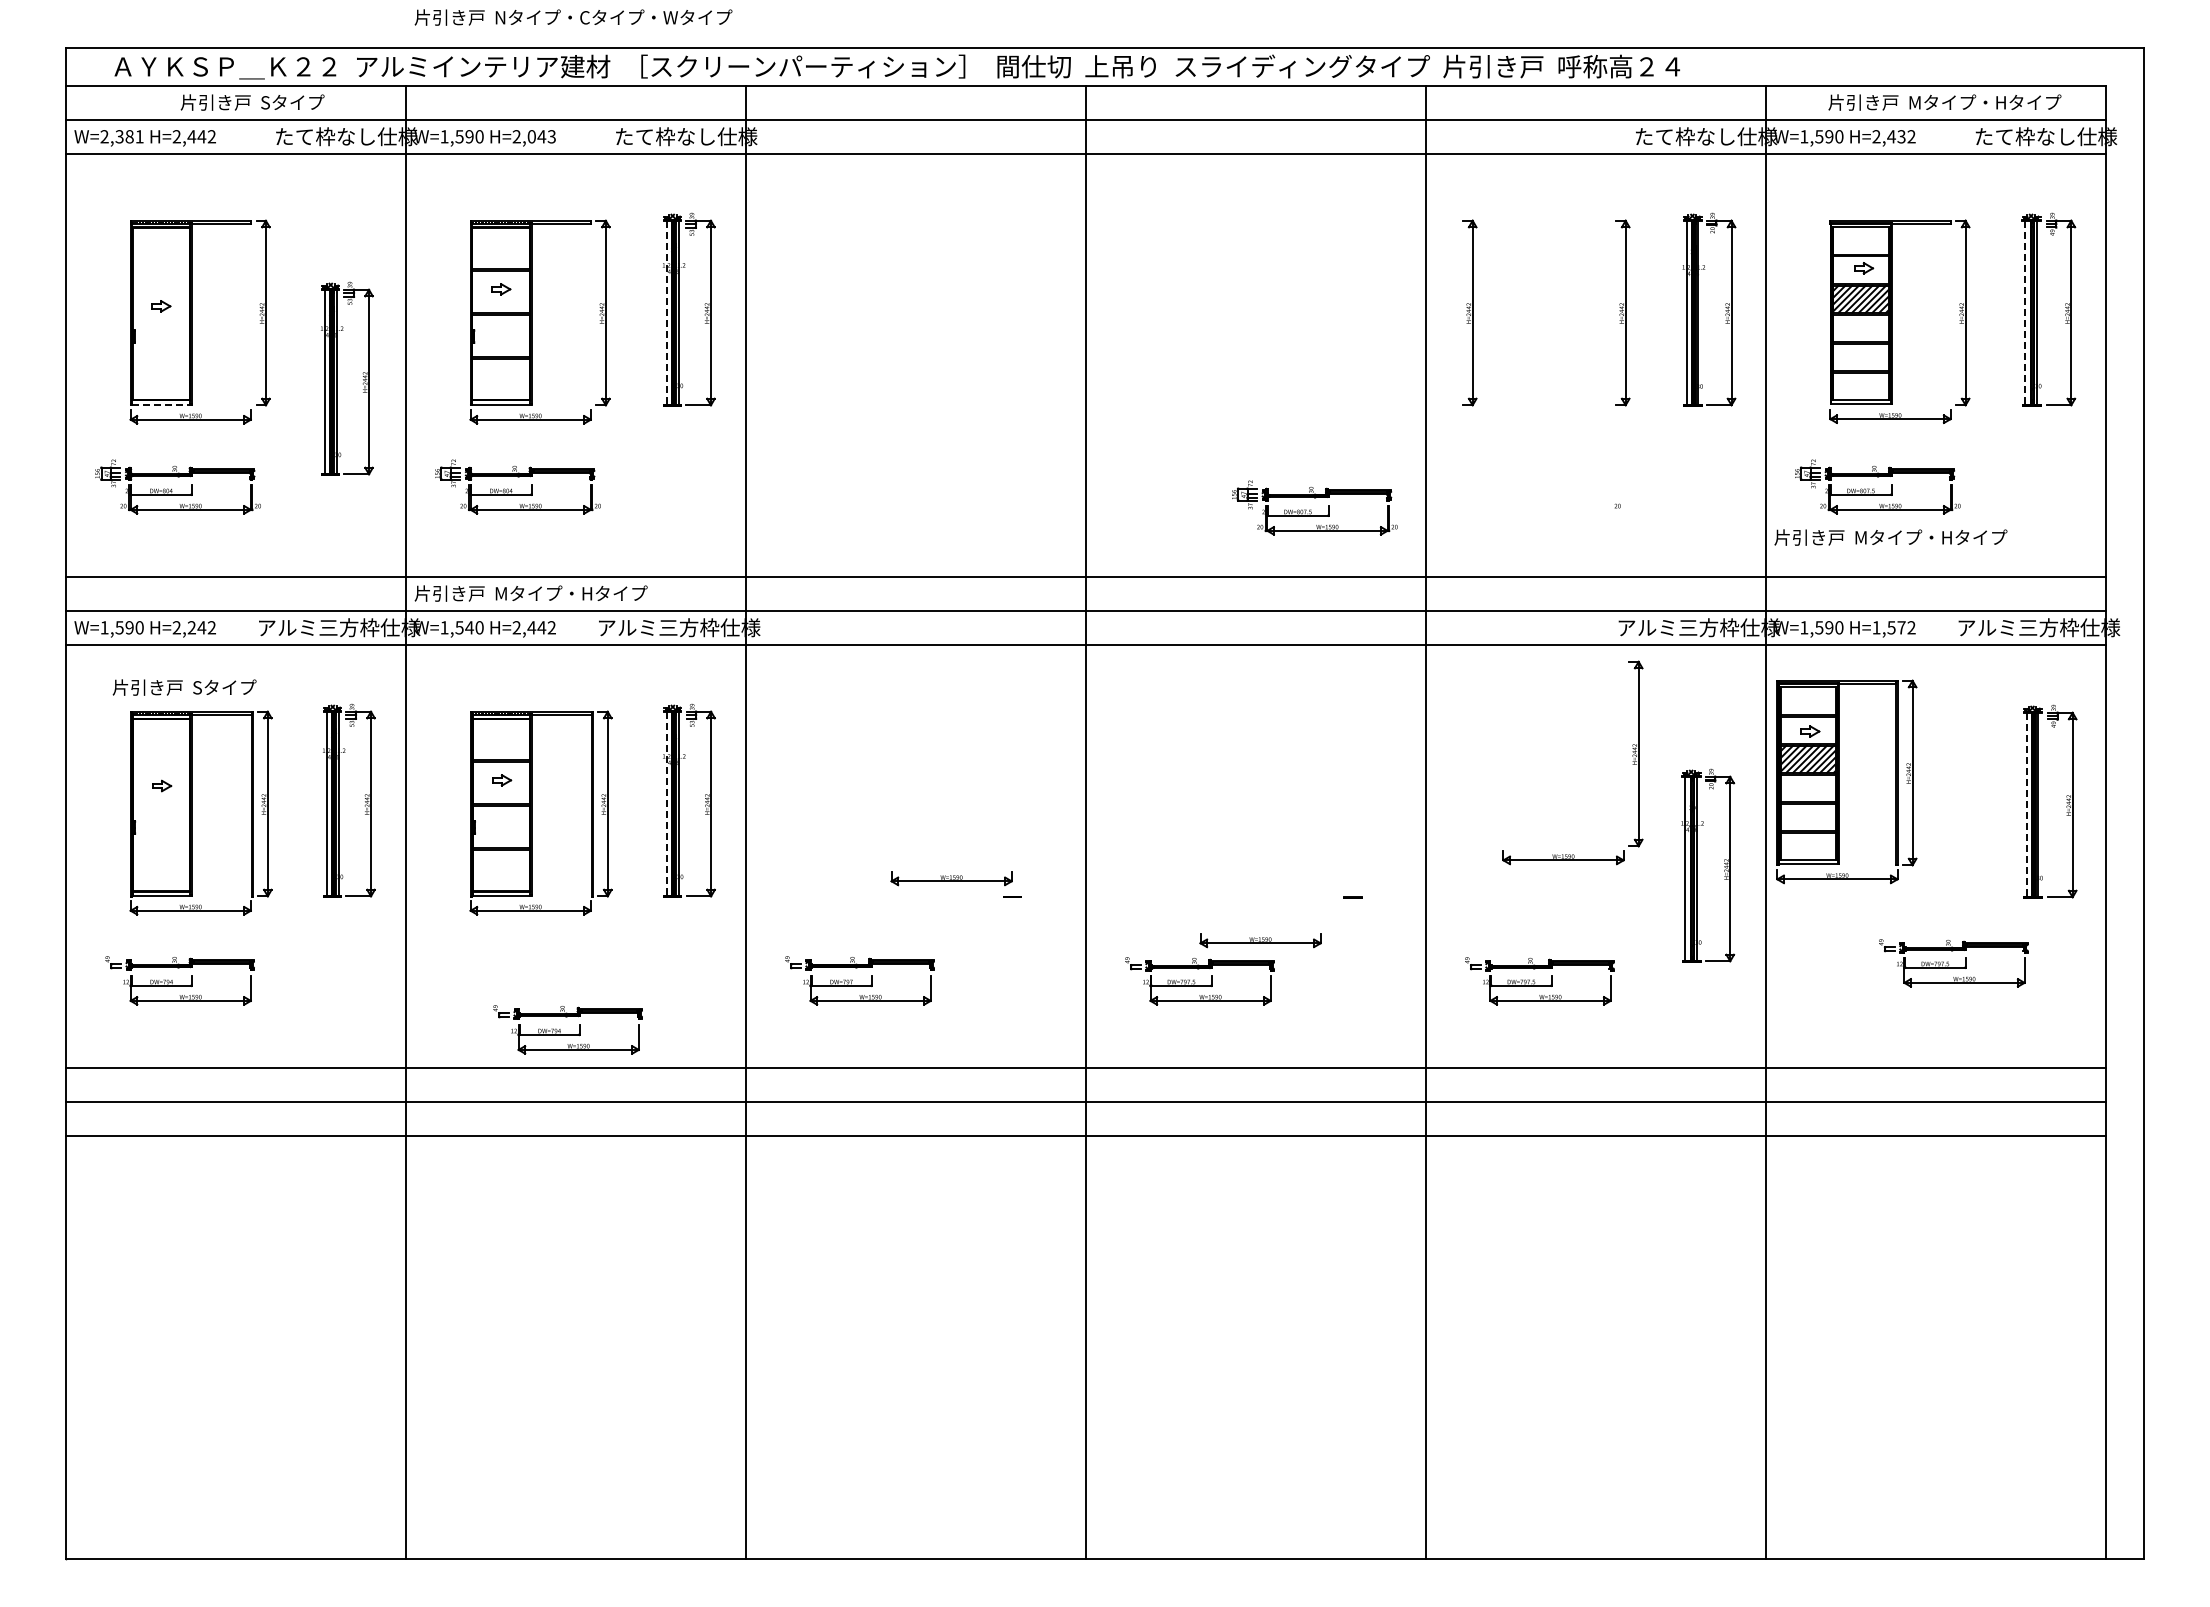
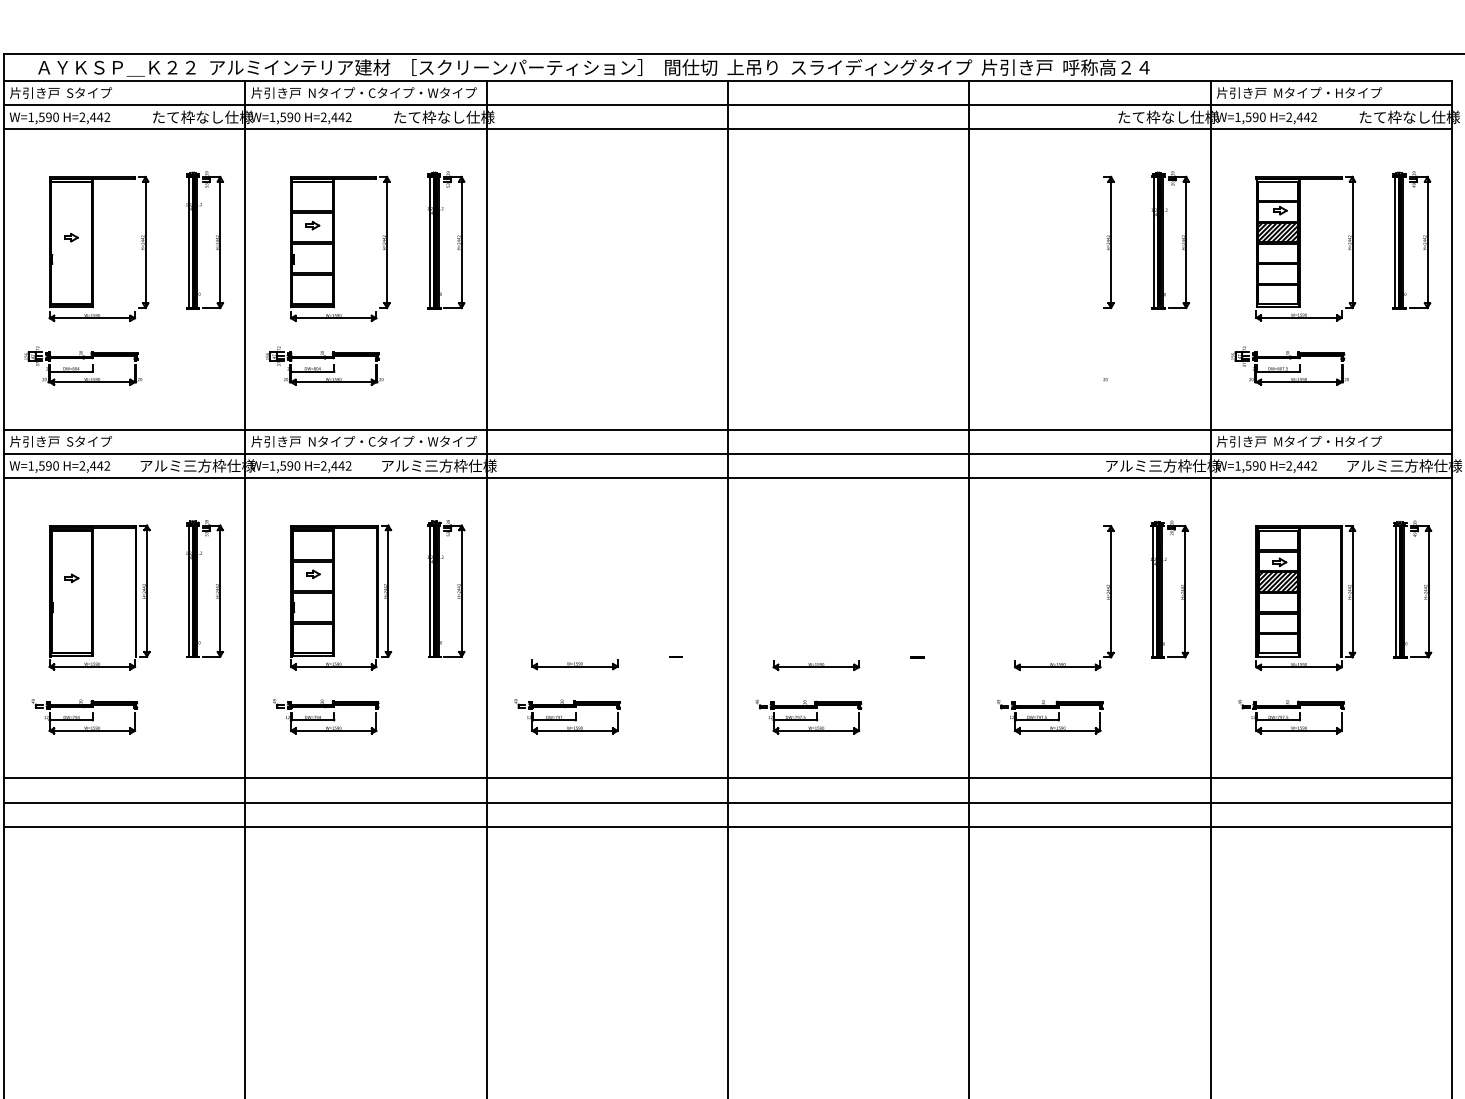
text: (573, 17) -> (364, 93), moved
text: (252, 102) -> (60, 93), moved
text: (1944, 102) -> (1299, 93), moved
text: (121, 136) -> (43, 117), W=2,381 -> W=1,590
text: (541, 136) -> (341, 117), H=2,043 -> H=2,442
text: (1901, 136) -> (1306, 117), H=2,432 -> H=2,442
part: (1469, 312) -> (1000, 242), removed
line: (666, 313) -> (430, 242), dashed -> solid
line: (2025, 313) -> (1394, 242), dashed -> solid
part: (337, 378) -> (197, 239), moved
line: (161, 404) -> (71, 307), dashed -> solid
part: (1314, 507) -> (890, 380), removed
text: (1890, 537) -> (1299, 441), moved
text: (614, 592) -> (393, 440), 片引き戸  Mタイプ・Hタイプ -> 片引き戸  Nタイプ・Cタイプ・Wタイプ
text: (191, 627) -> (92, 465), H=2,242 -> H=2,442
text: (469, 627) -> (290, 465), W=1,540 -> W=1,590
text: (1888, 627) -> (1297, 465), H=1,572 -> H=2,442
text: (184, 687) -> (60, 441), moved
part: (1632, 761) -> (1106, 597), moved
part: (1839, 781) -> (1300, 597), moved
line: (667, 804) -> (430, 591), dashed -> solid
line: (2026, 805) -> (1395, 592), dashed -> solid
part: (1697, 865) -> (1162, 589), moved
part: (951, 878) -> (574, 664), moved
part: (1260, 940) -> (816, 665), moved
part: (1953, 963) -> (1291, 717), moved
part: (567, 1029) -> (325, 716), moved

